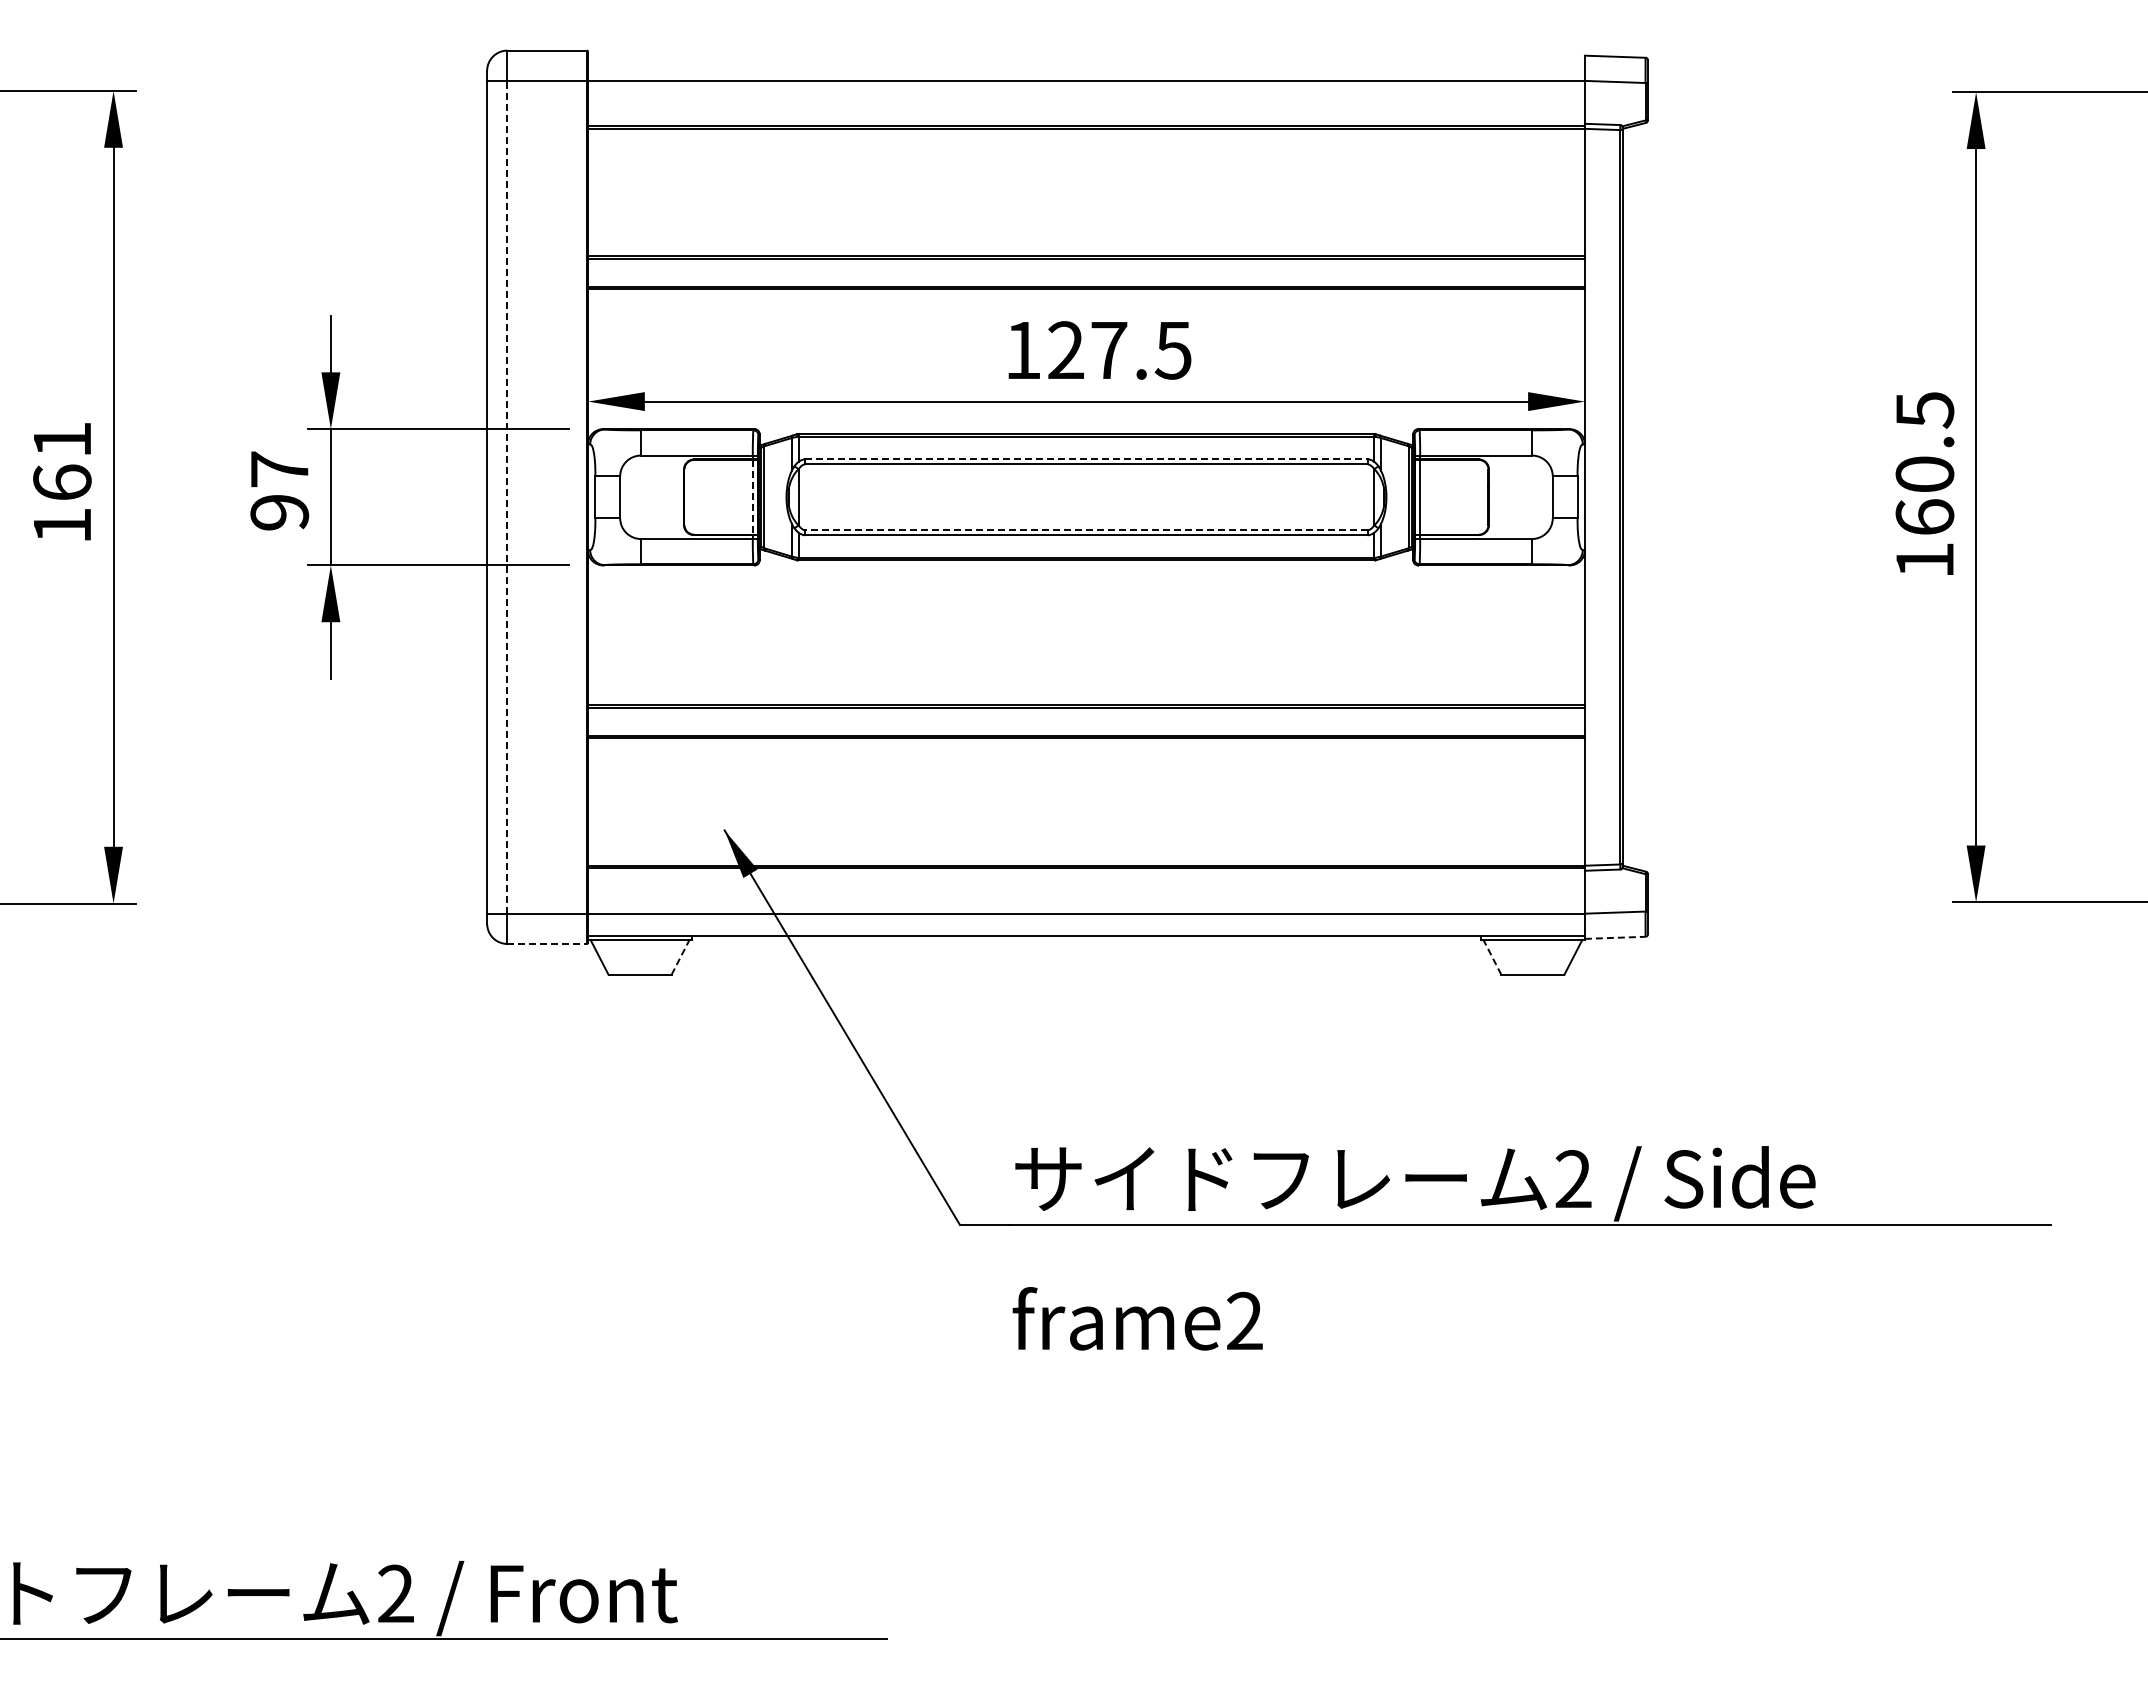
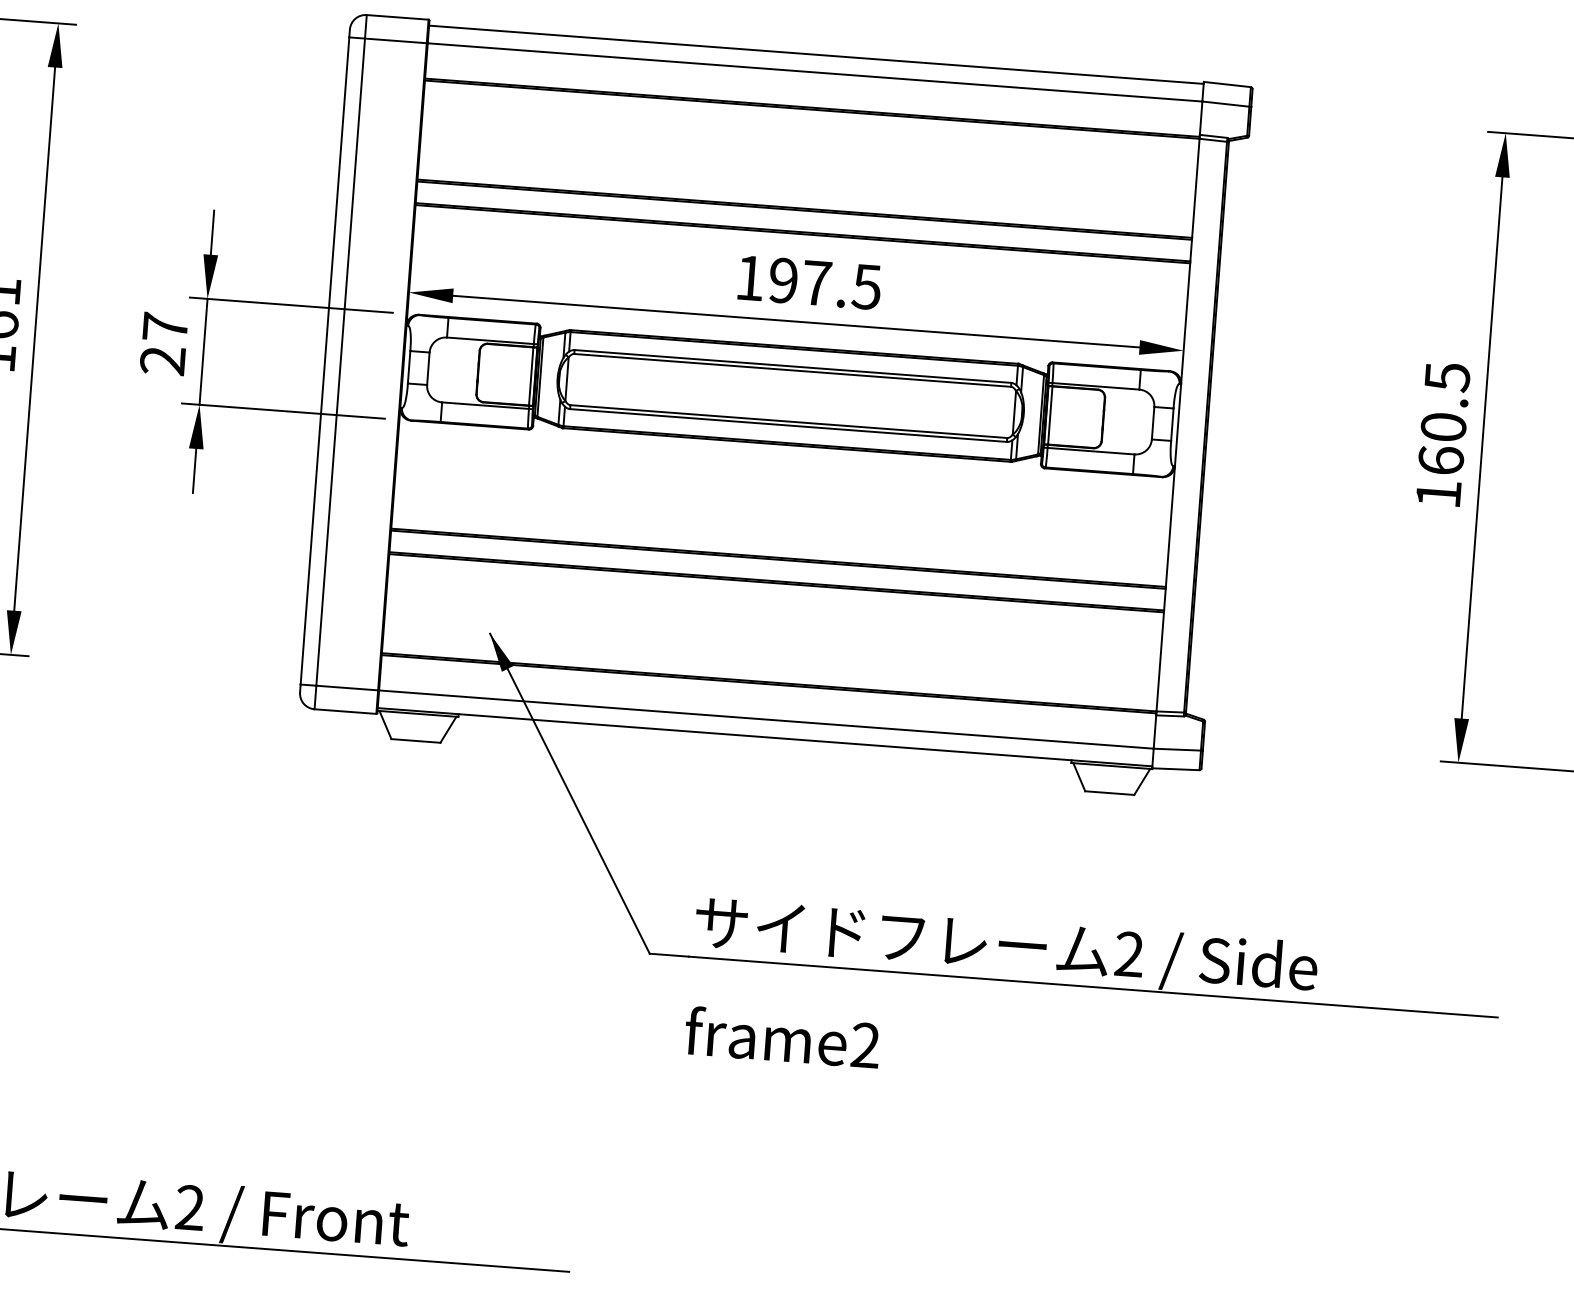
line: (1086, 58) -> (816, 55), added
text: (1065, 350) -> (783, 280), 127.5 -> 197.5
line: (1086, 459) -> (792, 366), dashed -> solid
line: (507, 496) -> (340, 361), dashed -> solid
line: (752, 497) -> (531, 376), dashed -> solid
text: (279, 512) -> (162, 360), 97 -> 27
line: (1085, 530) -> (788, 421), dashed -> solid
line: (1615, 937) -> (1176, 768), dashed -> solid
line: (547, 943) -> (345, 711), dashed -> solid
line: (680, 957) -> (448, 729), dashed -> solid
line: (1492, 957) -> (1079, 777), dashed -> solid

